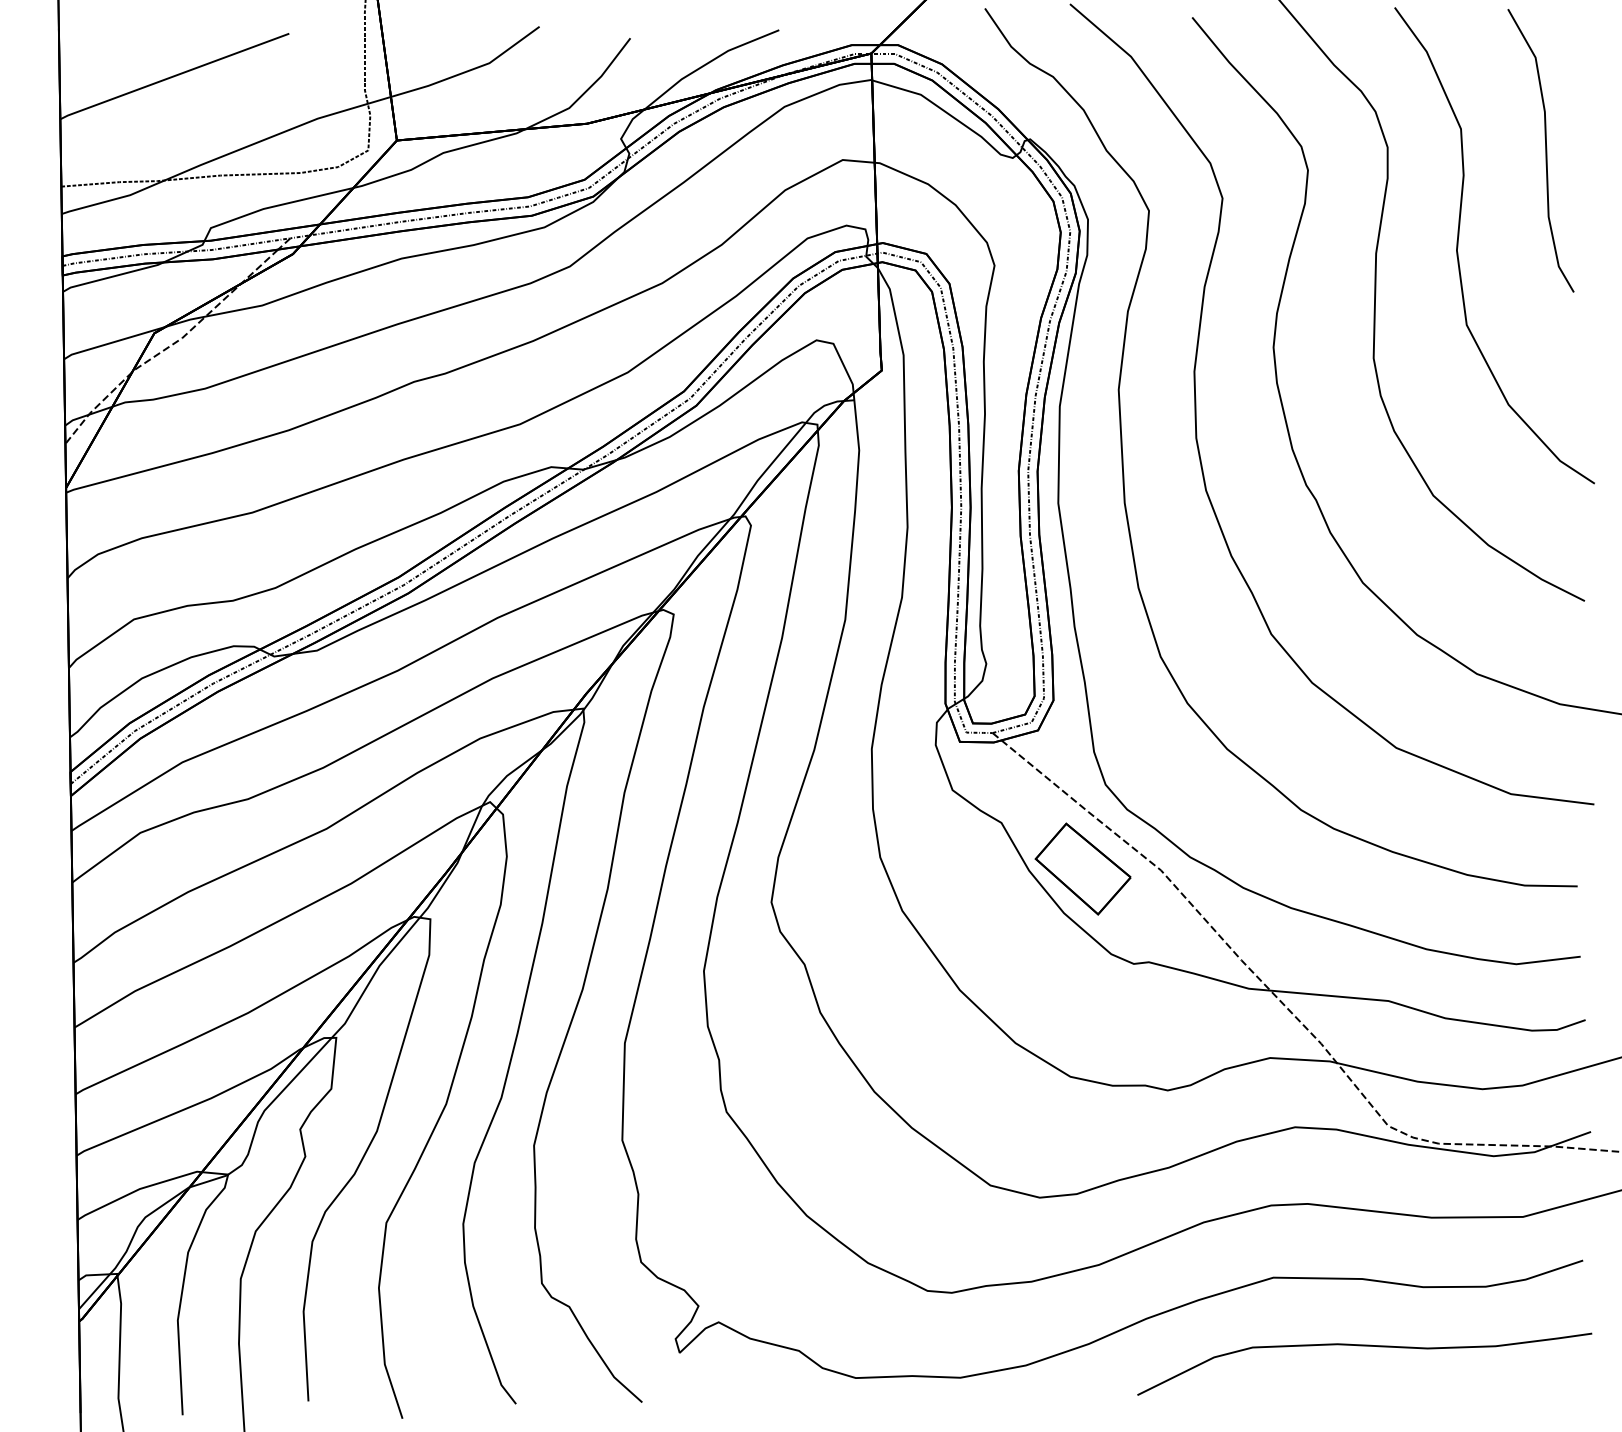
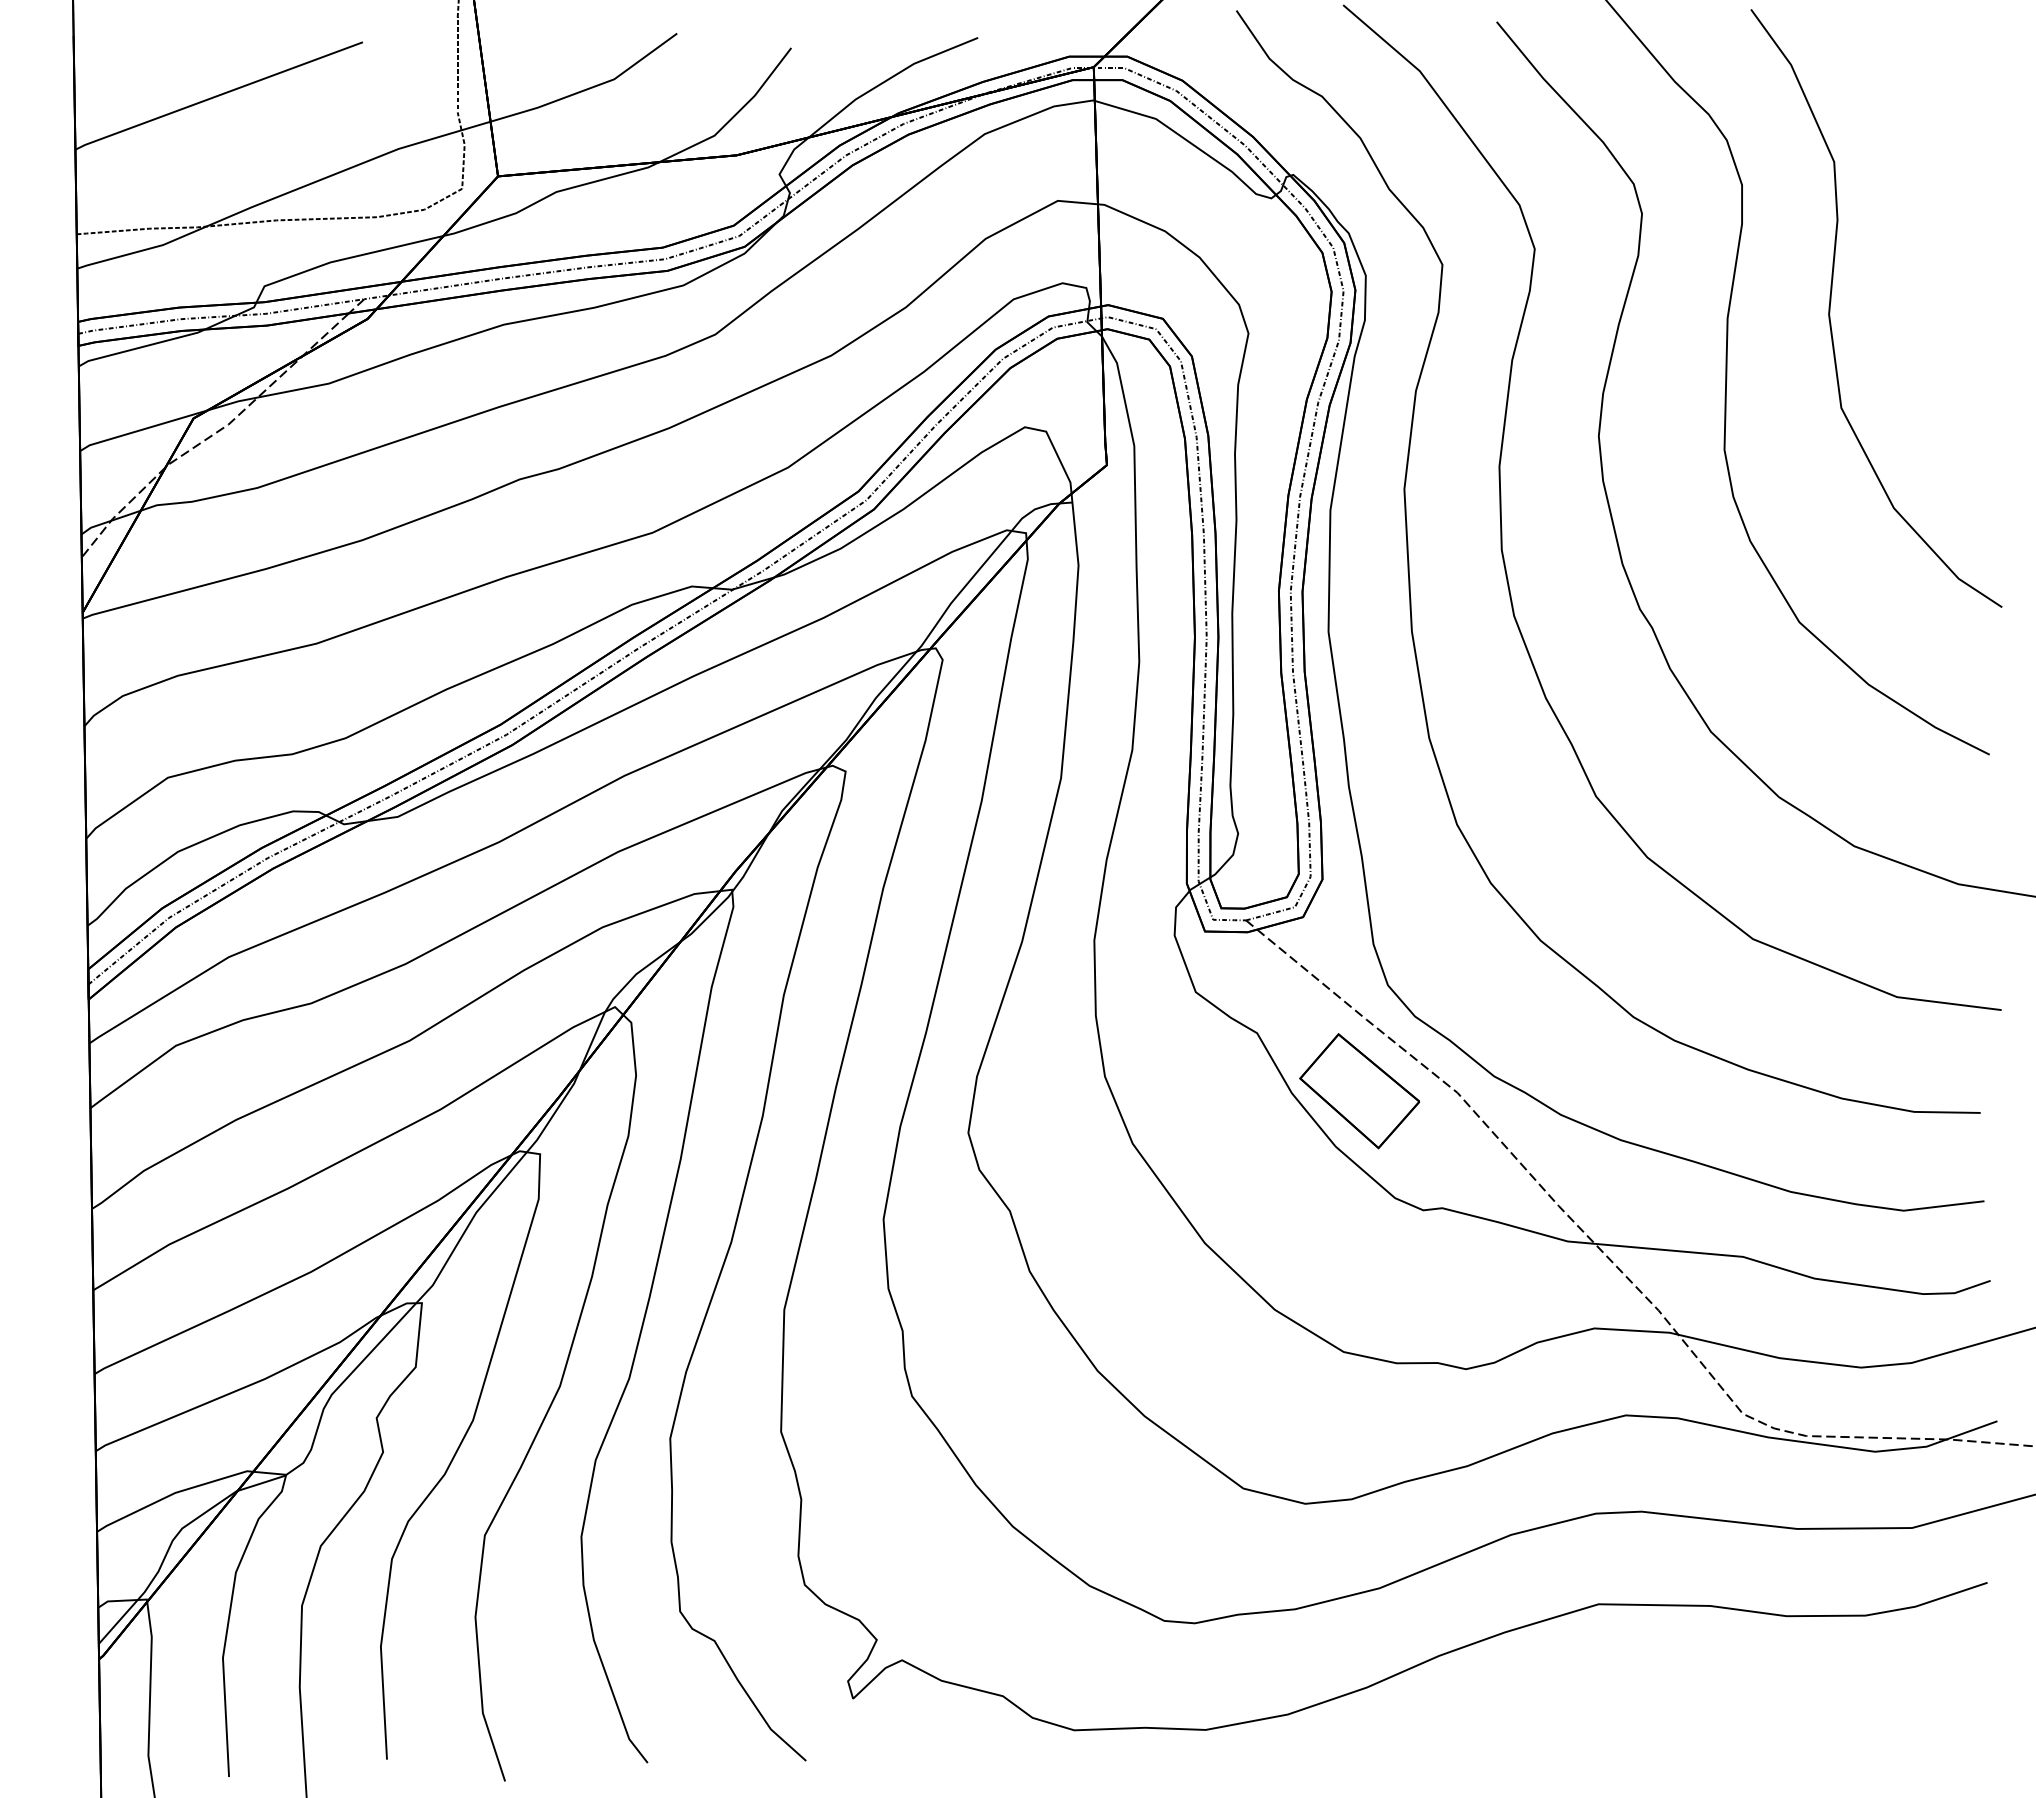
curve: (1545, 150) -> (1940, 189), removed
curve: (1364, 1346) -> (1712, 1690), removed

